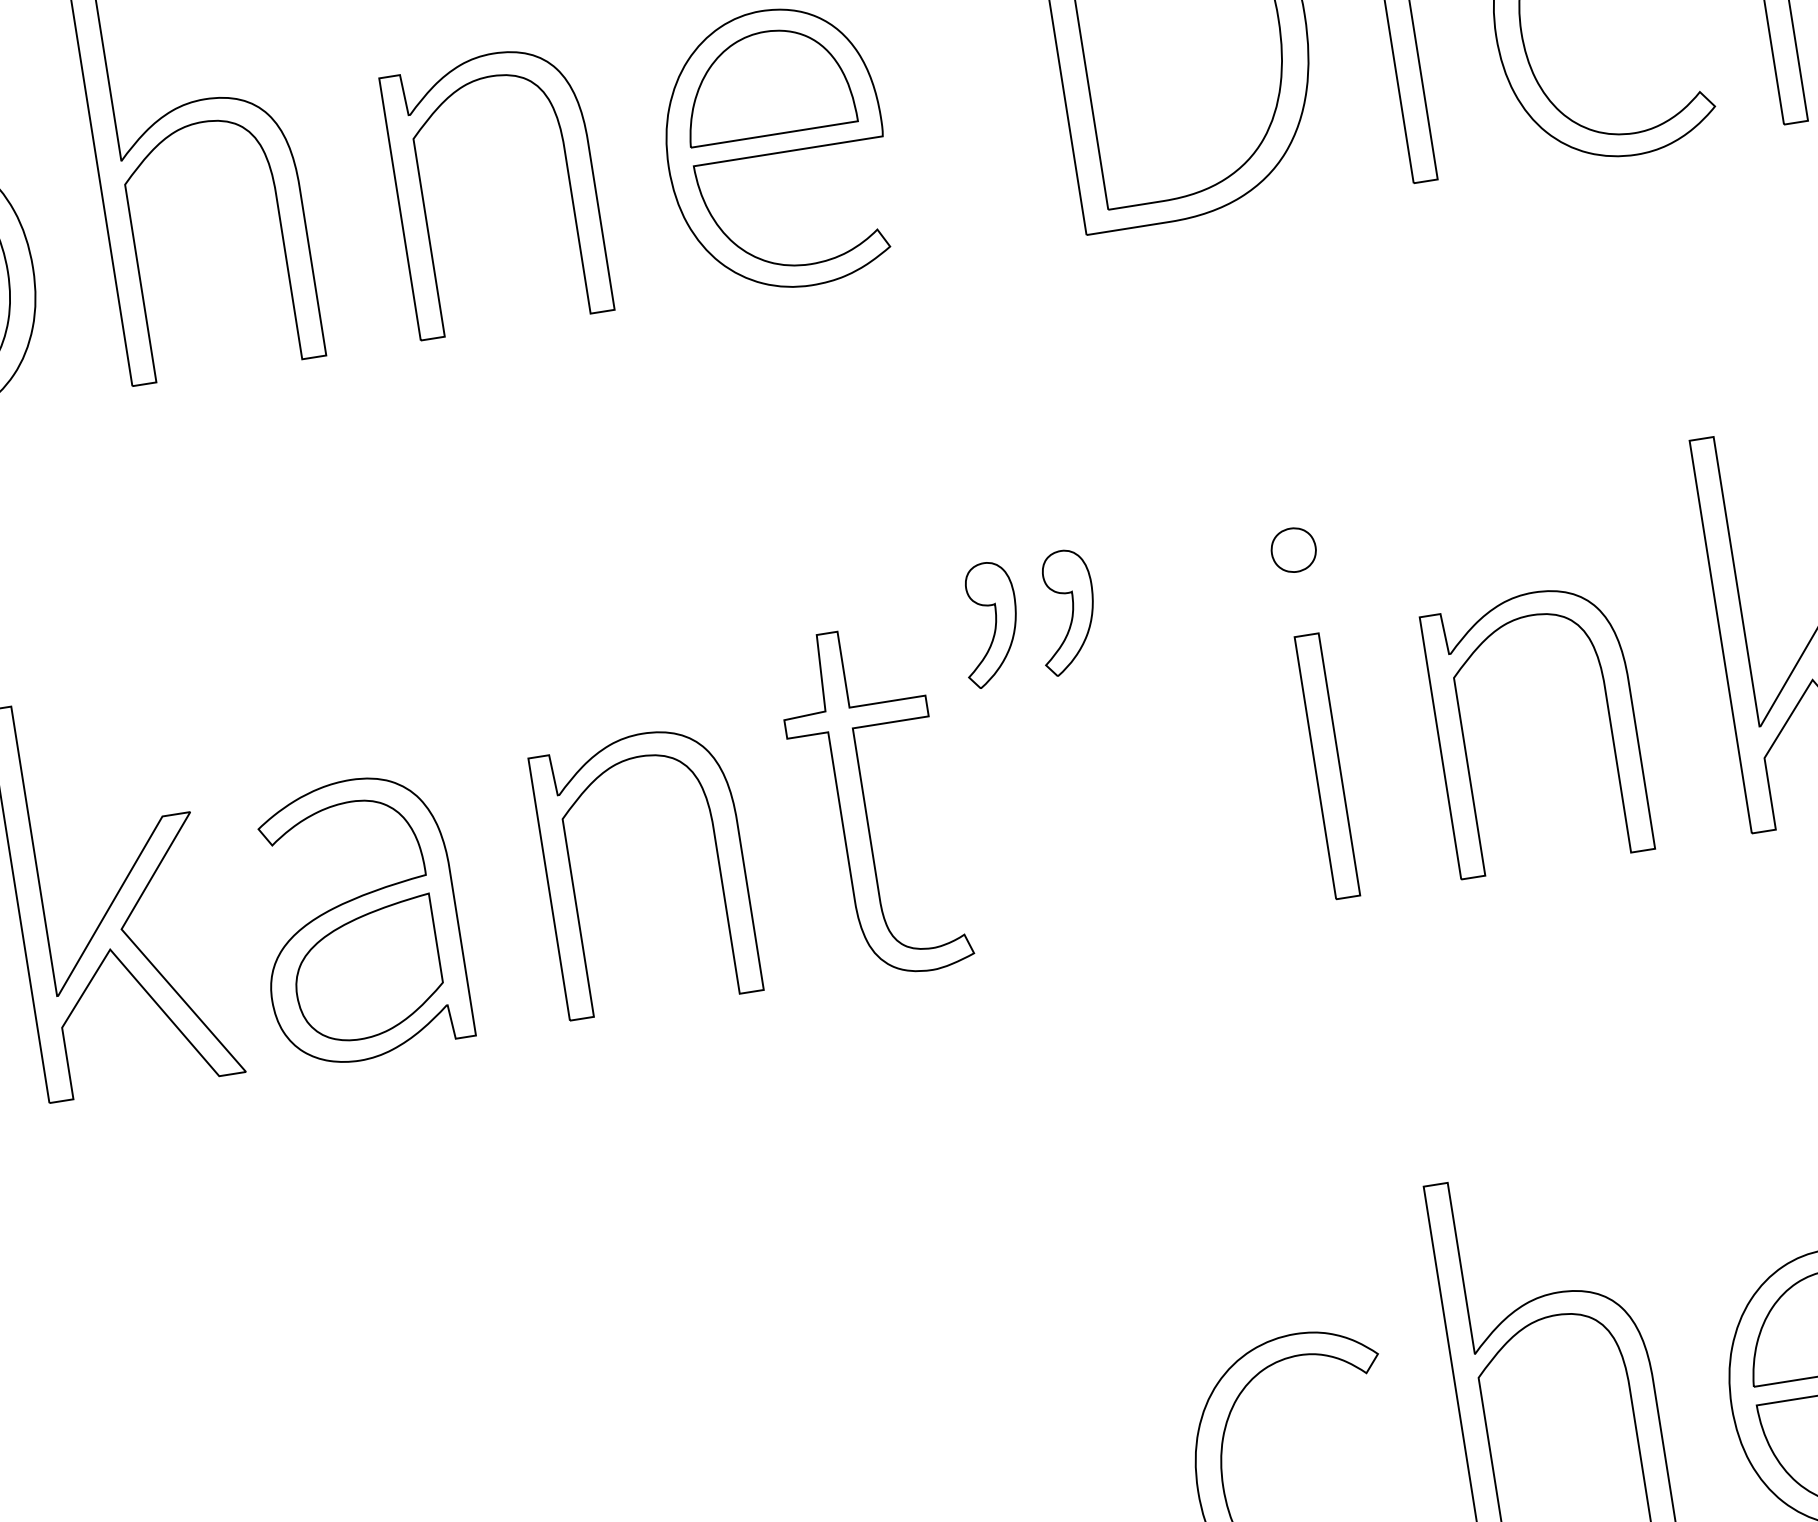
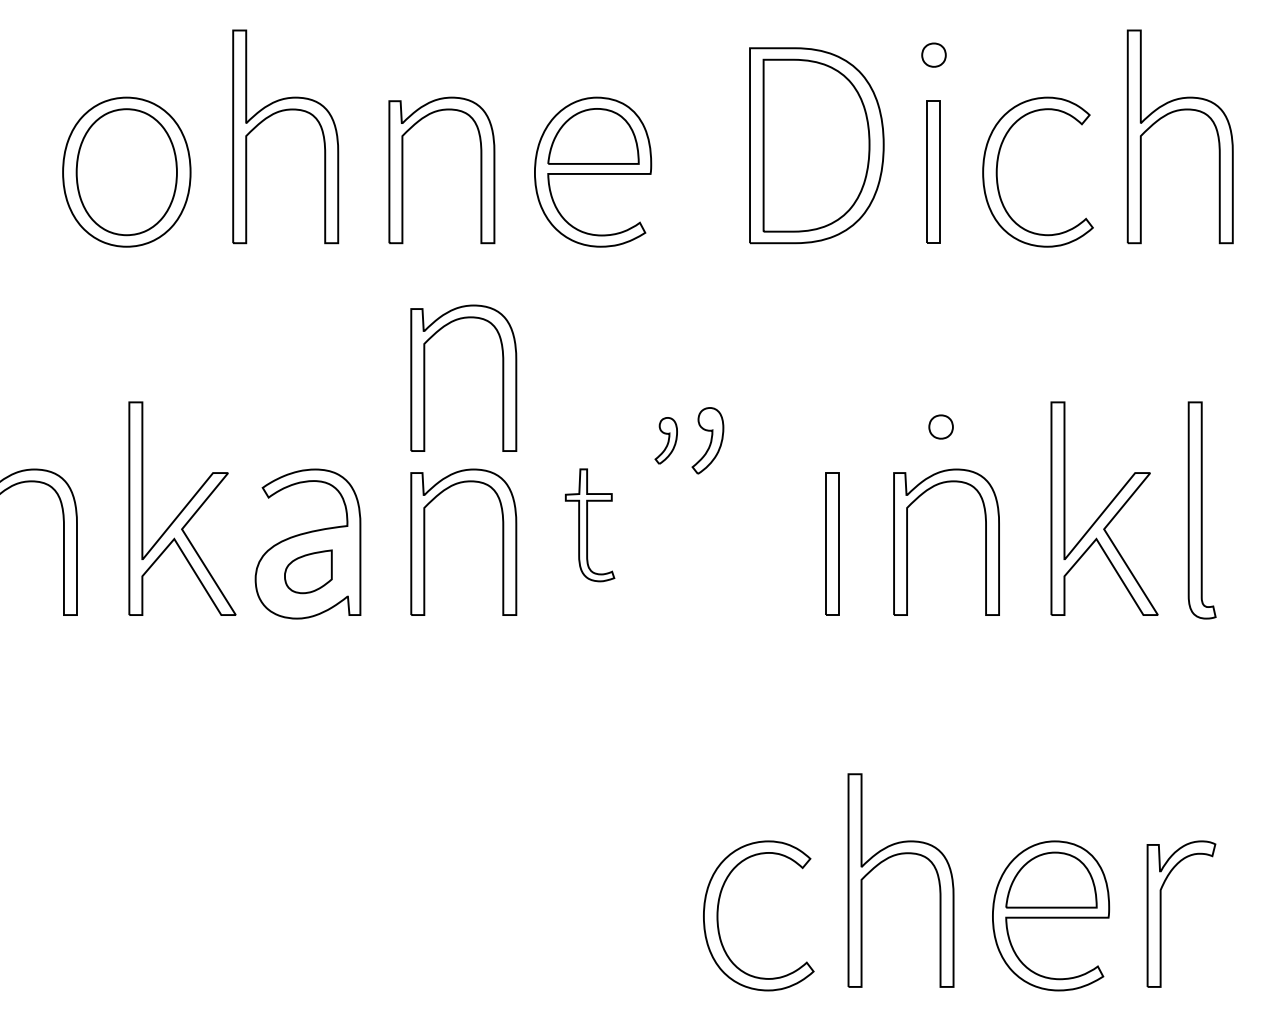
part: (1292, 549) -> (940, 426), moved
part: (526, 577) -> (425, 377), added
part: (990, 623) -> (666, 440), size x0.7
part: (872, 803) -> (589, 525), size x0.6
part: (367, 970) -> (308, 571), size x0.6

